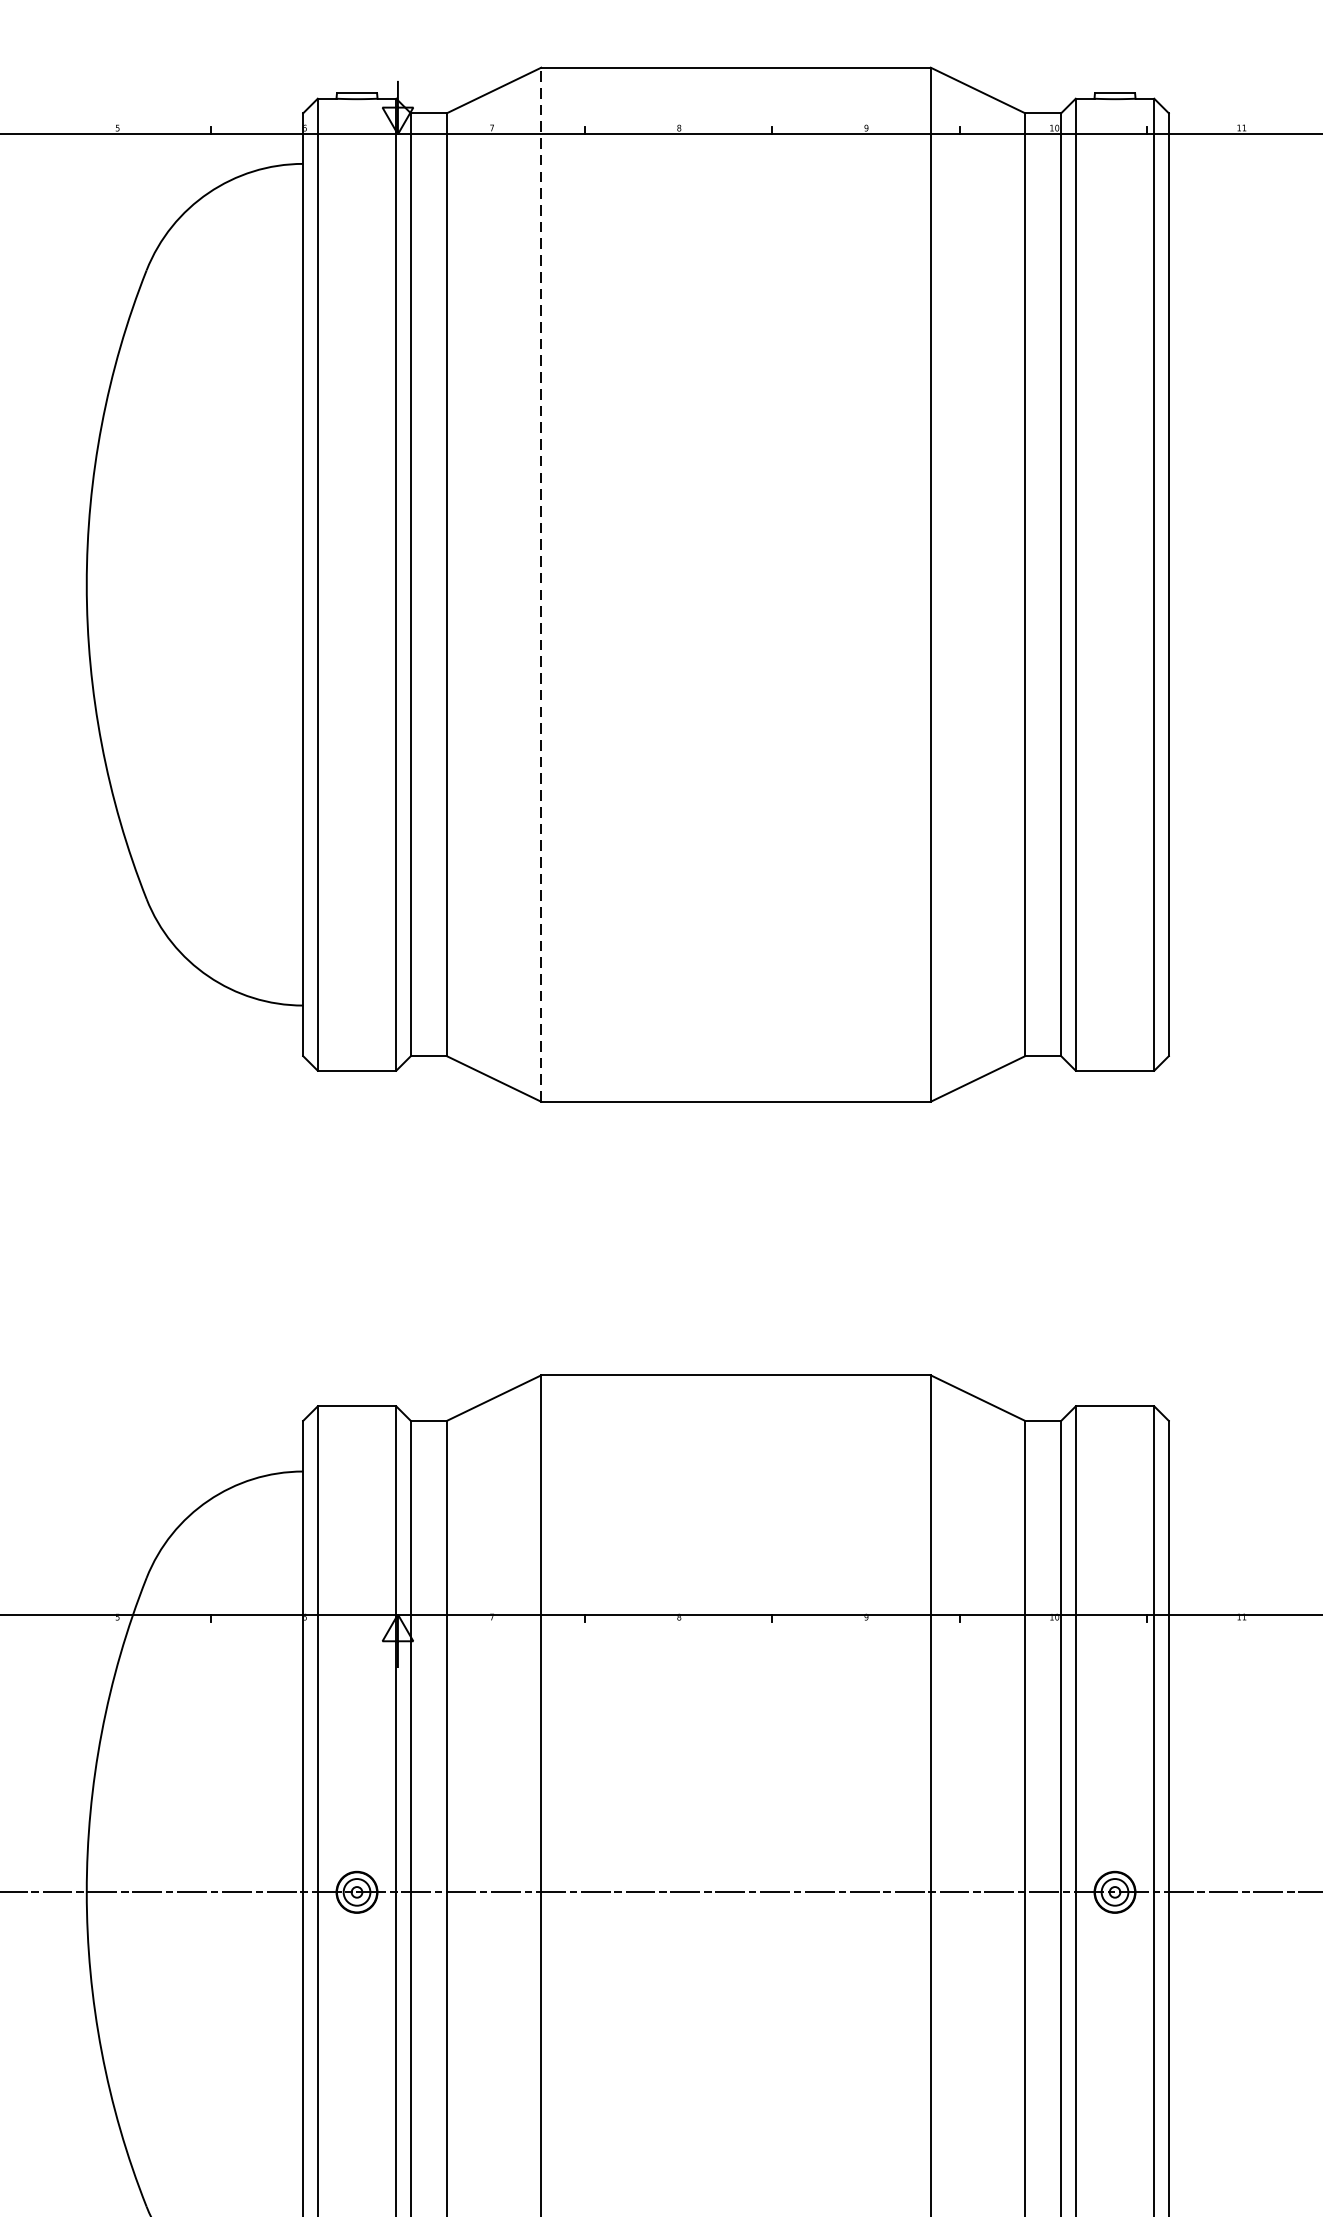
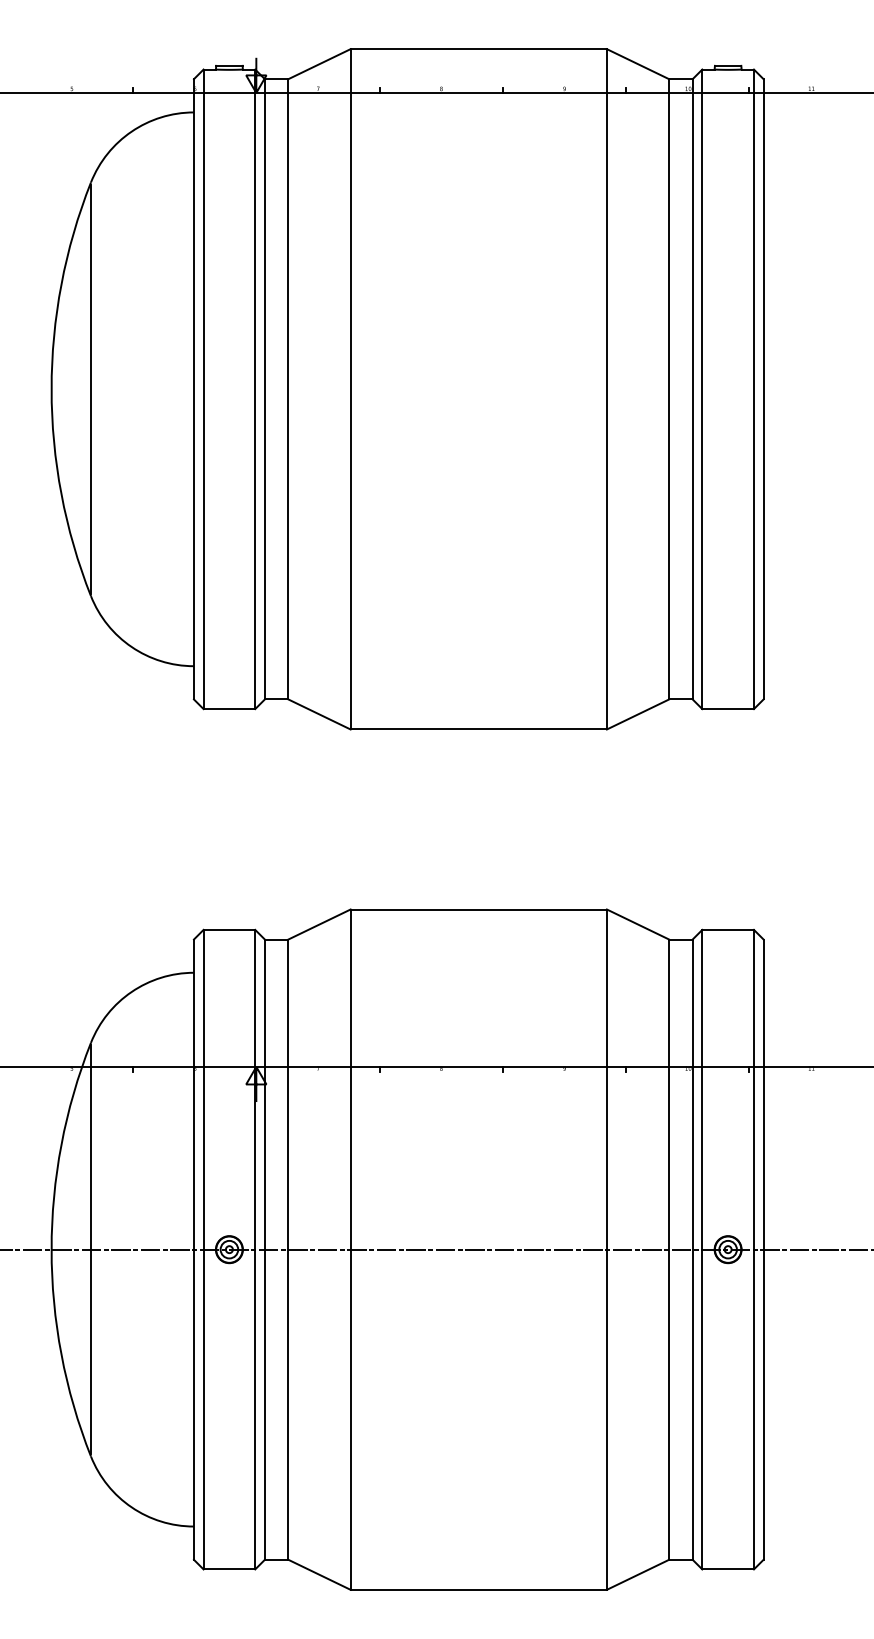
line: (541, 583) -> (350, 388), dashed -> solid
line: (145, 585) -> (90, 389), added
line: (145, 1892) -> (90, 1249), added

